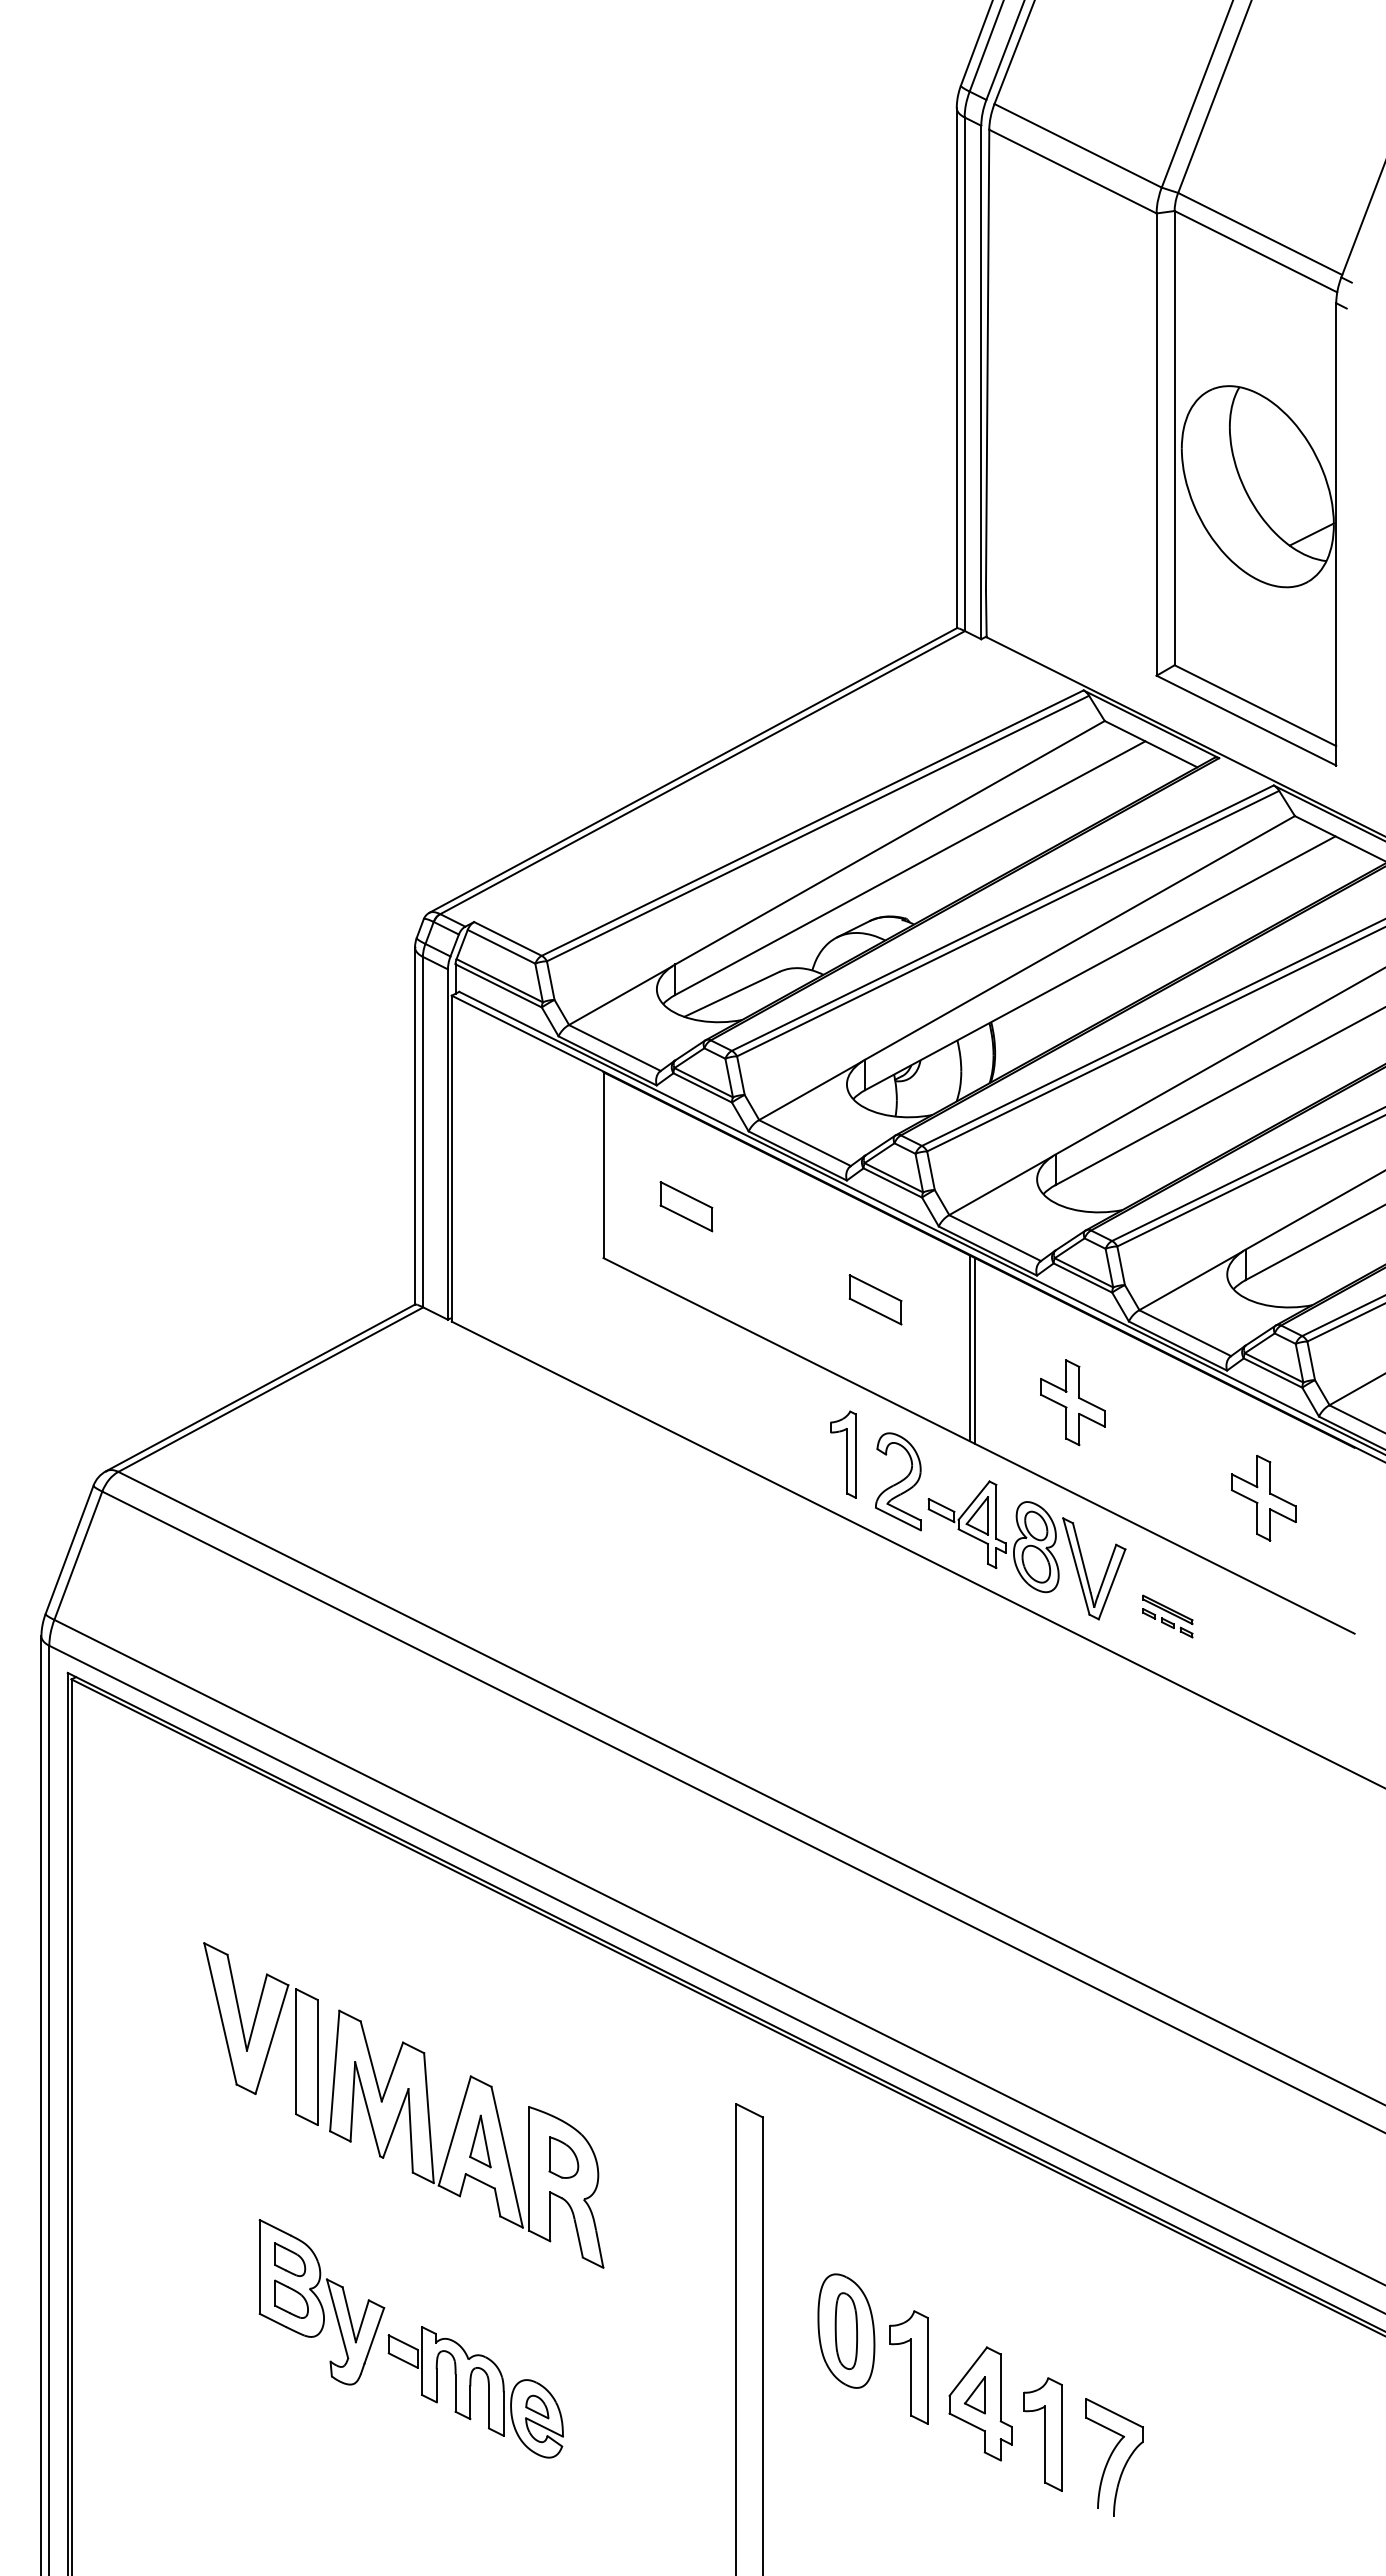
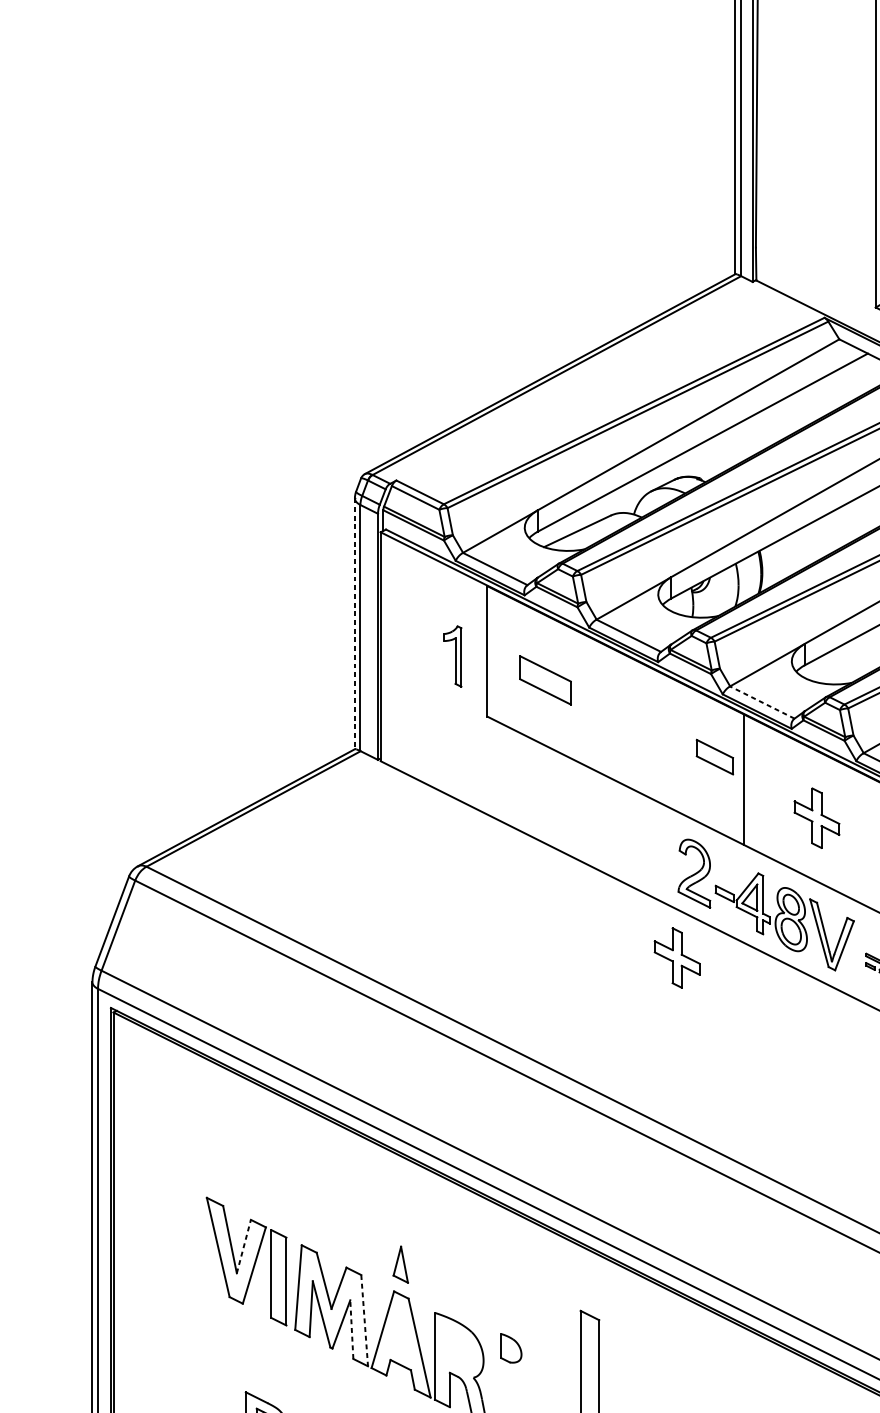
line: (415, 1126) -> (355, 624), solid -> dashed
part: (686, 1206) -> (545, 680), size x1.4
line: (994, 1237) -> (761, 702), solid -> dashed
part: (875, 1299) -> (714, 756), moved
line: (975, 1350) -> (748, 781), removed
part: (843, 1454) -> (452, 656), moved
part: (873, 1601) -> (676, 957), added
line: (257, 2012) -> (244, 1246), solid -> dashed
line: (428, 2118) -> (364, 1320), solid -> dashed
line: (410, 2130) -> (351, 1329), solid -> dashed
part: (480, 2141) -> (400, 1264), moved
part: (563, 2157) -> (511, 1348), moved

